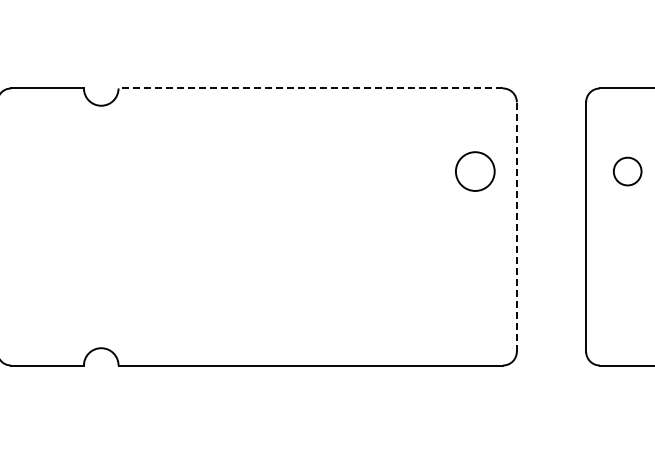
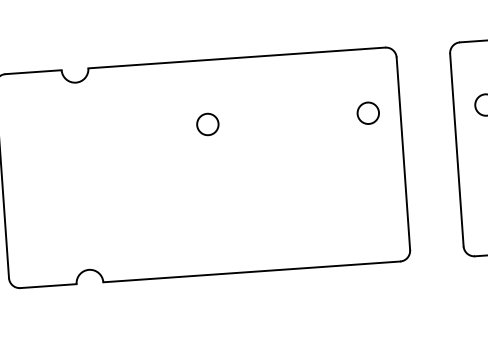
line: (310, 88) -> (236, 58), dashed -> solid
circle: (267, 171) -> (207, 124), added
circle: (475, 171) -> (368, 113), size x0.71
line: (516, 226) -> (403, 153), dashed -> solid

